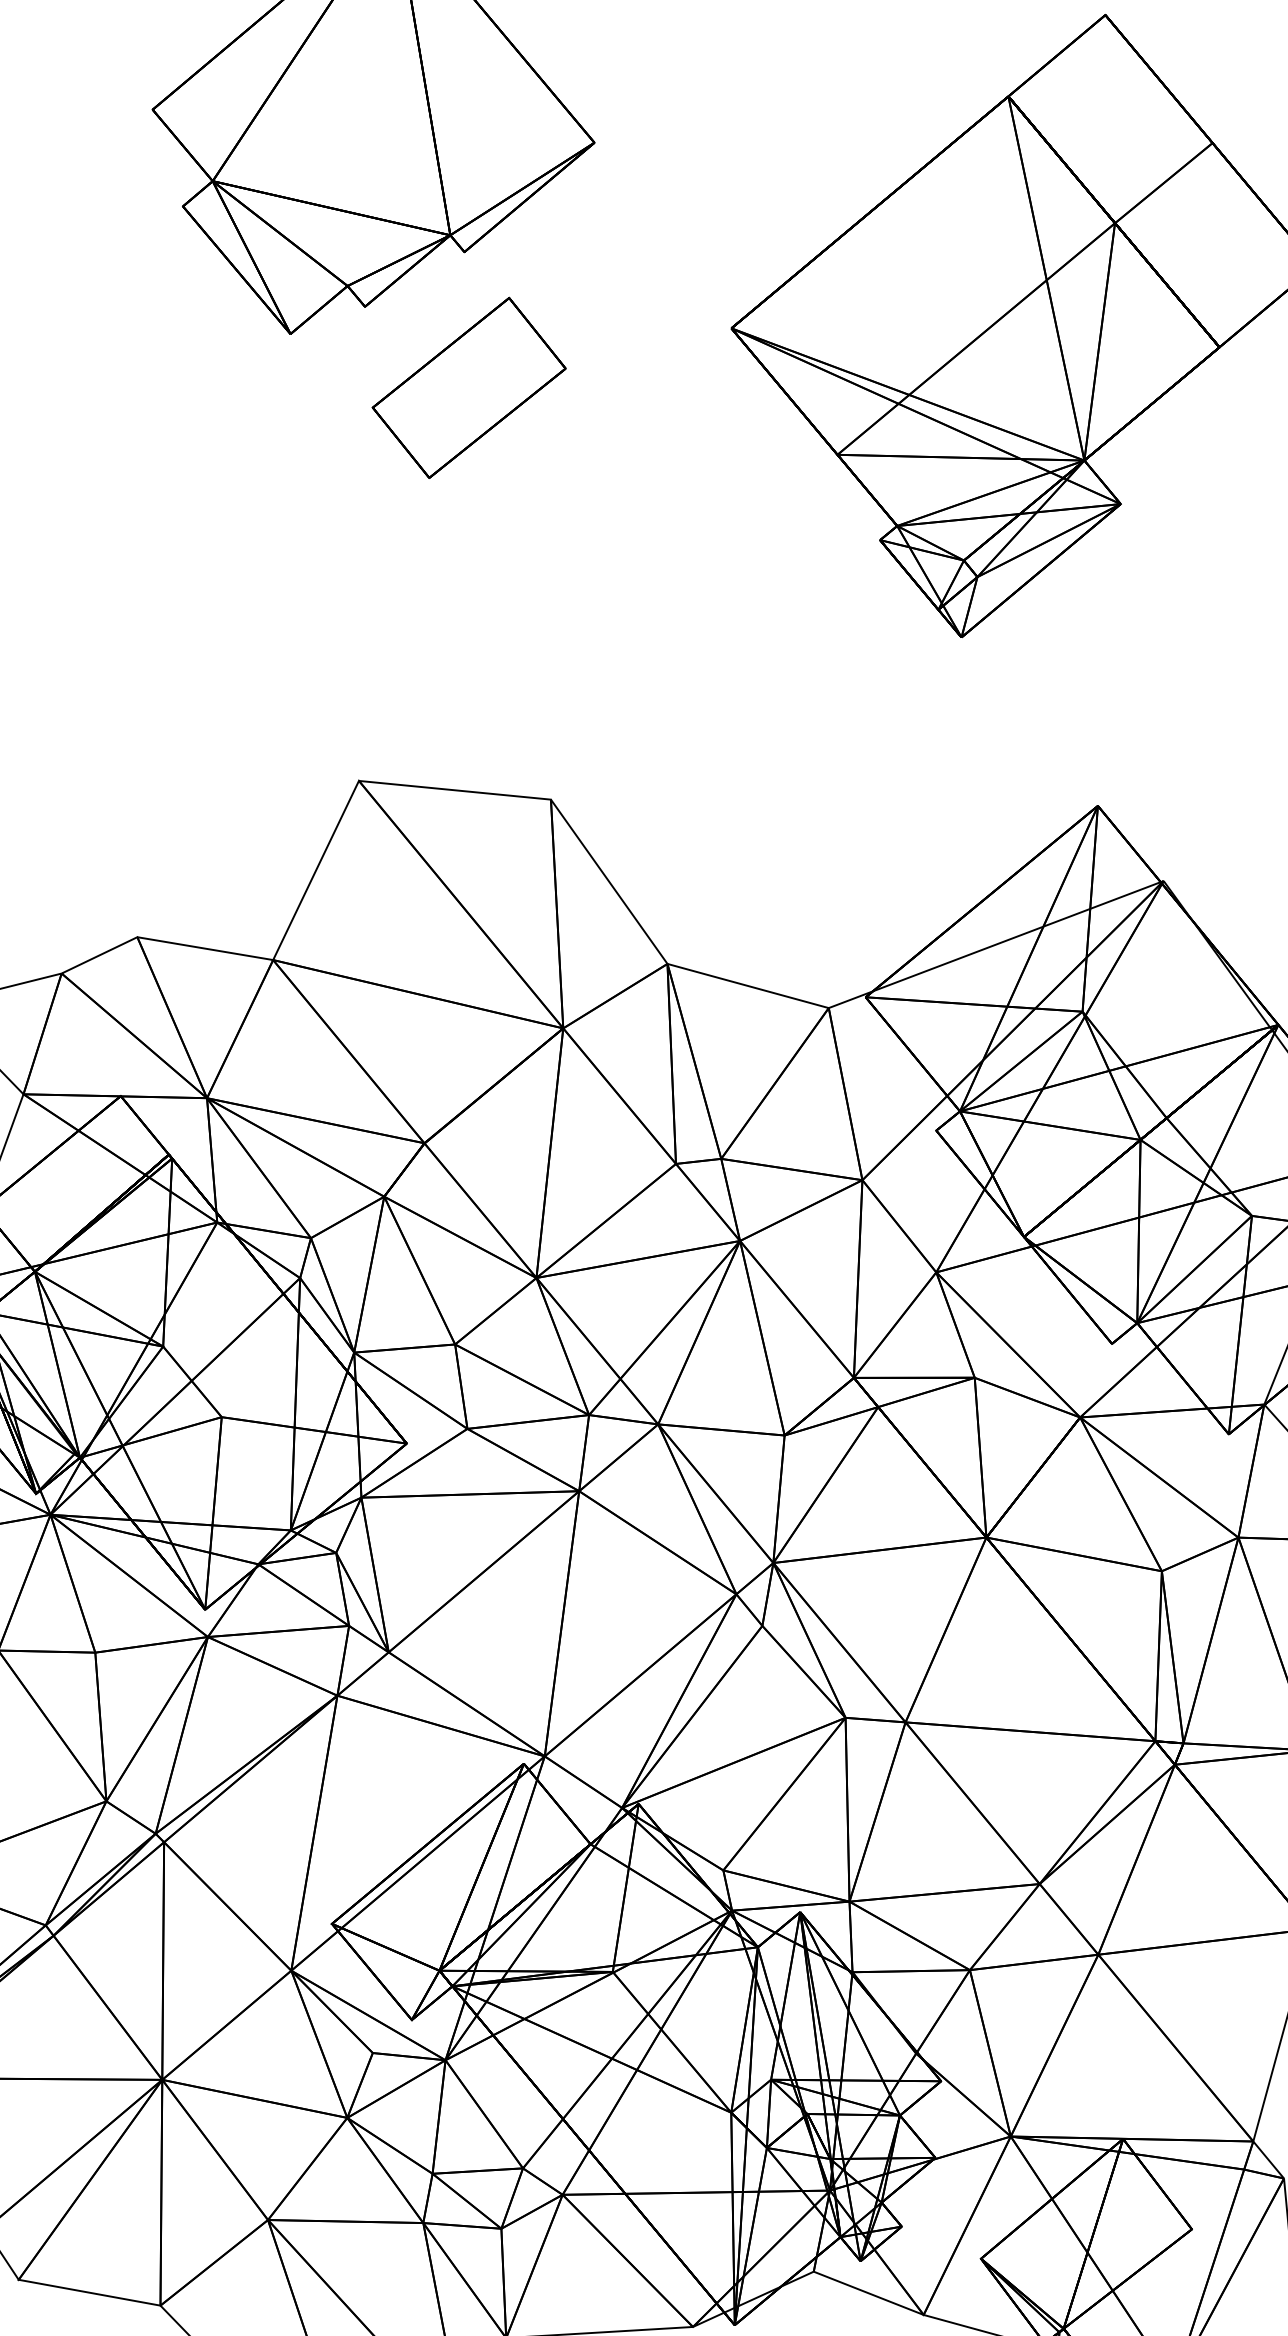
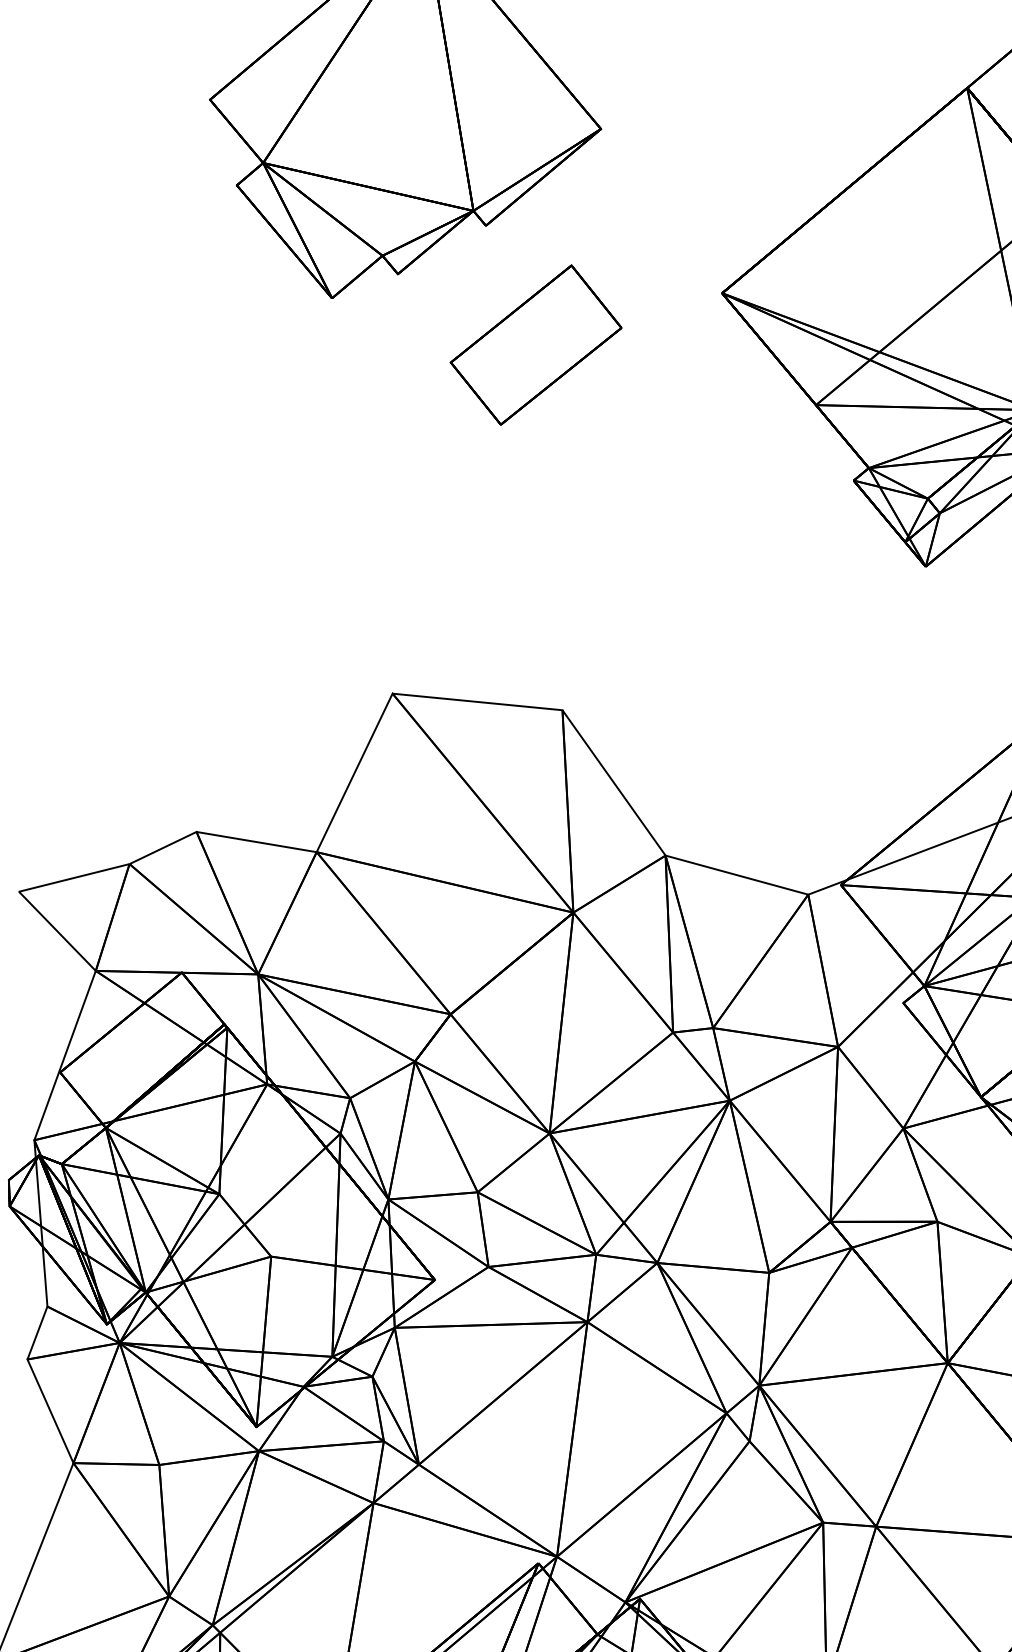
part: (468, 387) -> (535, 344), moved

